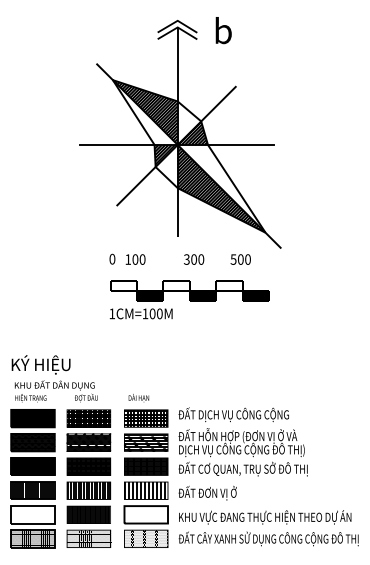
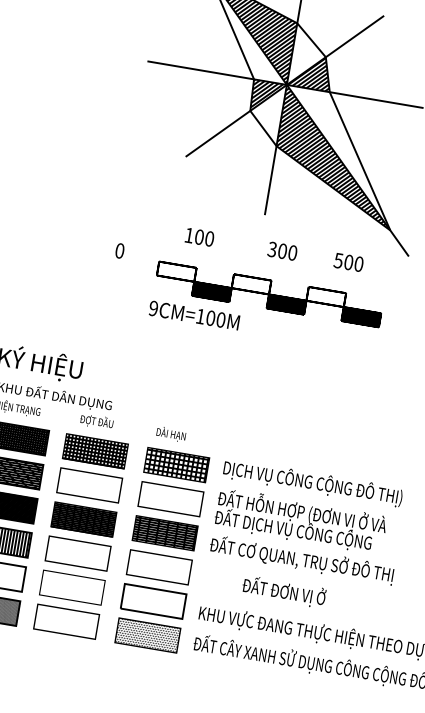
text: (112, 258) -> (120, 249), moved
text: (112, 313) -> (154, 308), 1CM=100M -> 9CM=100M
text: (241, 414) -> (312, 482), ĐẤT DỊCH VỤ CÔNG CỘNG -> DỊCH VỤ CÔNG CỘNG ĐÔ THỊ)
hatch: (88, 442) -> (89, 485), removed
hatch: (145, 443) -> (169, 500), removed
text: (241, 449) -> (304, 531), DỊCH VỤ CÔNG CỘNG ĐÔ THỊ) -> ĐẤT DỊCH VỤ CÔNG CỘNG
hatch: (89, 490) -> (79, 553), removed
hatch: (144, 490) -> (157, 566), removed
text: (207, 492) -> (284, 590), moved
hatch: (88, 514) -> (71, 587), removed
hatch: (88, 539) -> (65, 622), removed

